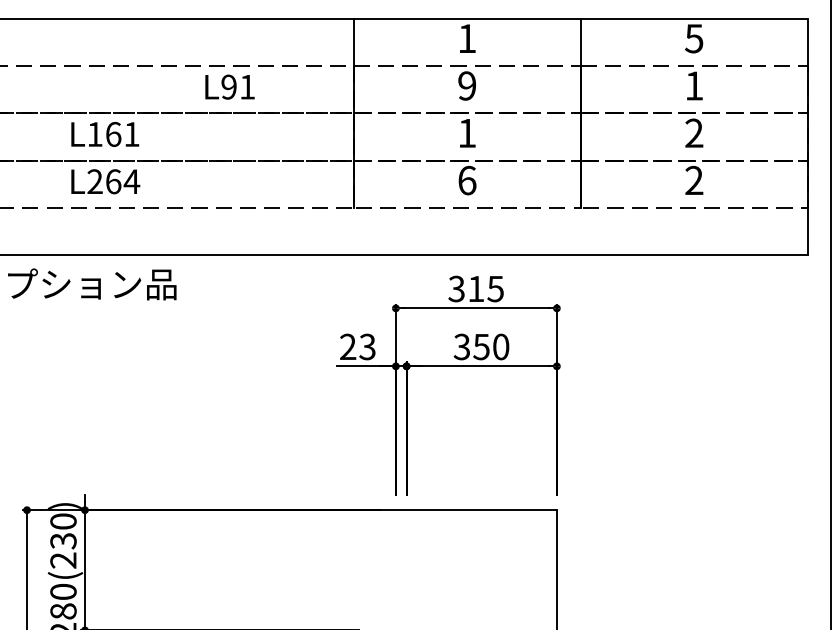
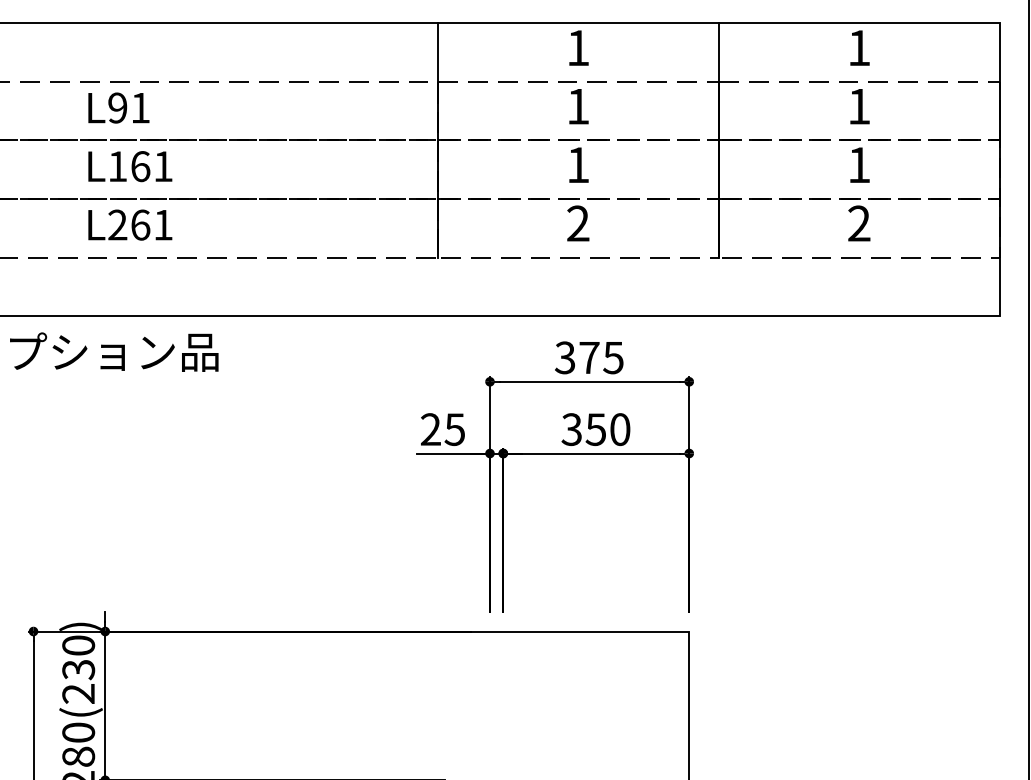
text: (694, 38) -> (859, 47), 5 -> 1
text: (466, 85) -> (577, 105), 9 -> 1
text: (229, 86) -> (118, 107), moved
text: (694, 132) -> (859, 164), 2 -> 1
text: (467, 180) -> (578, 223), 6 -> 2
text: (131, 181) -> (162, 224), L264 -> L261
text: (476, 288) -> (589, 357), 315 -> 375
text: (367, 346) -> (454, 428), 23 -> 25

